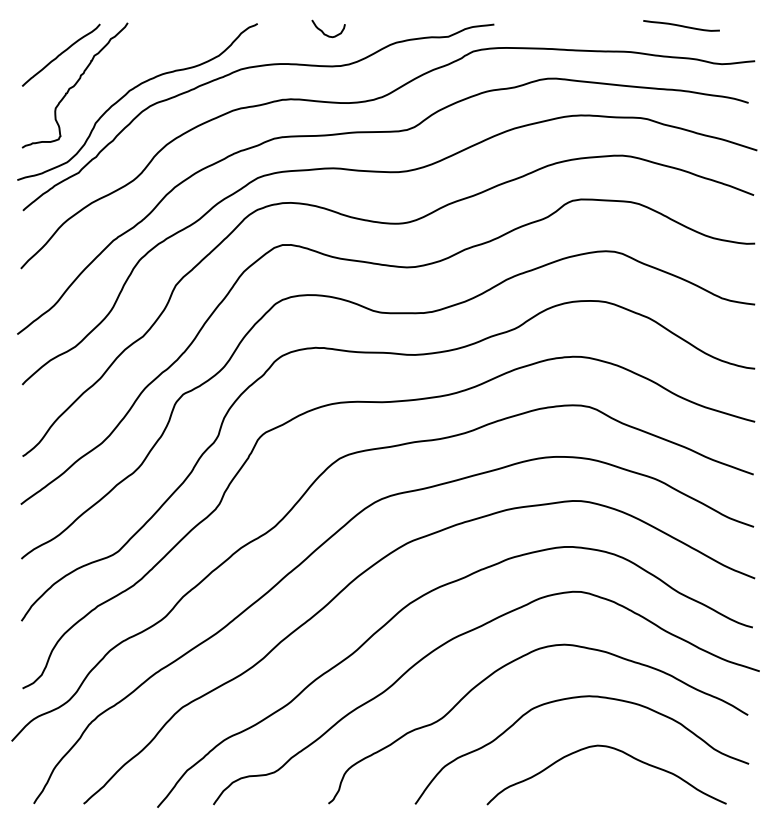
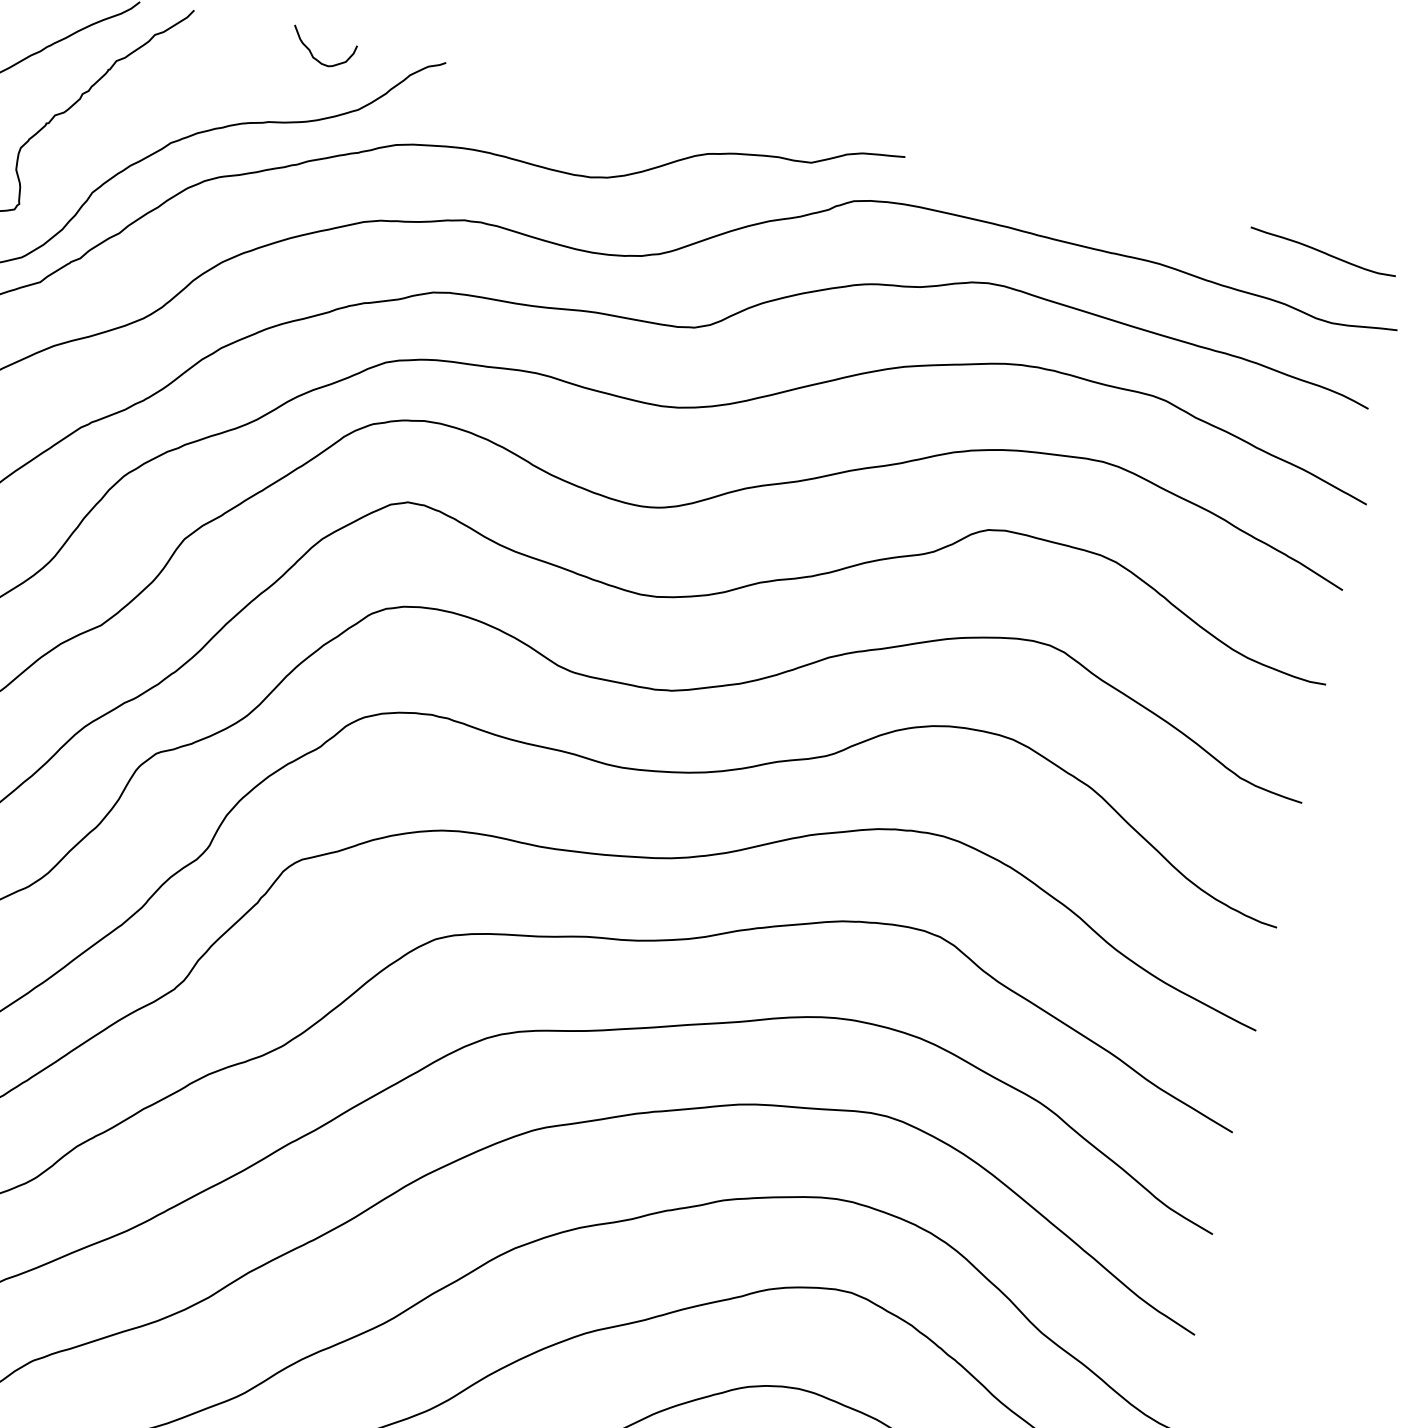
curve: (681, 25) -> (1323, 251), moved
curve: (324, 32) -> (314, 53), moved

